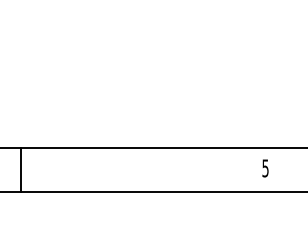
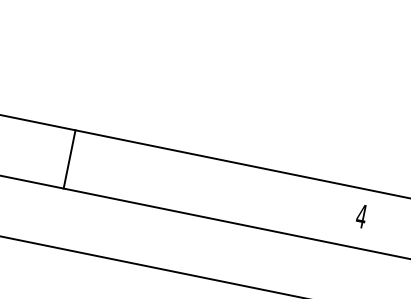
text: (265, 168) -> (361, 216), 5 -> 4
line: (21, 170) -> (69, 159), moved

